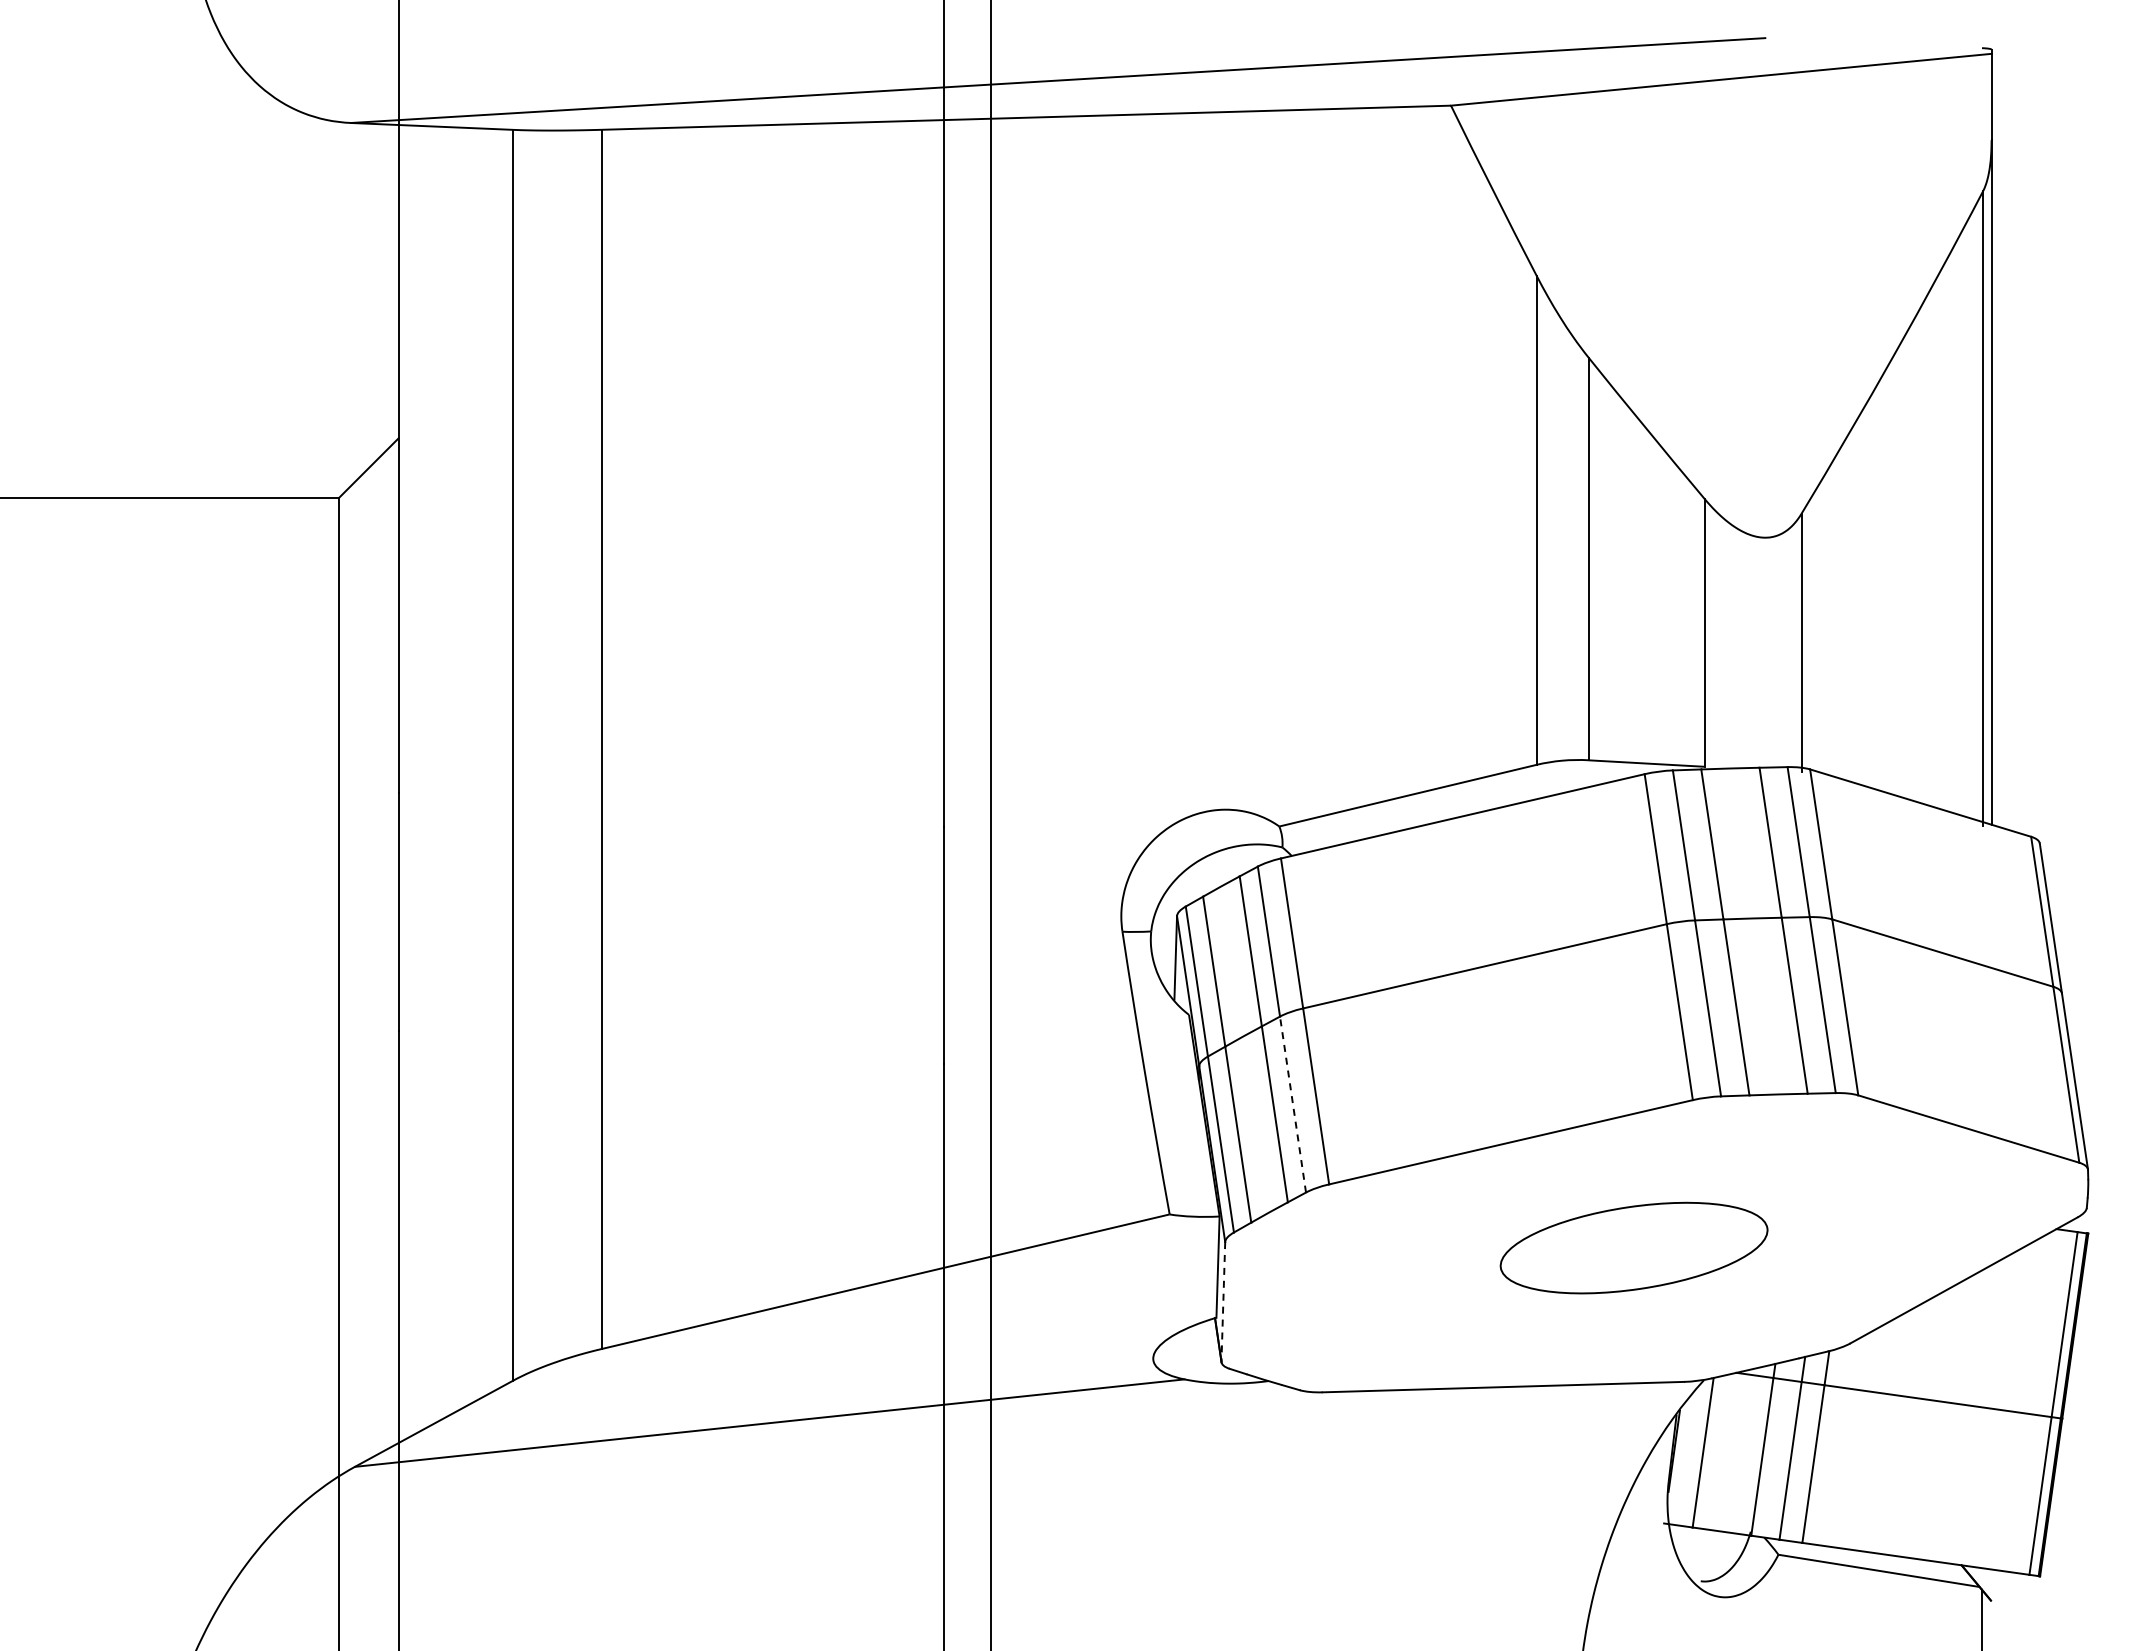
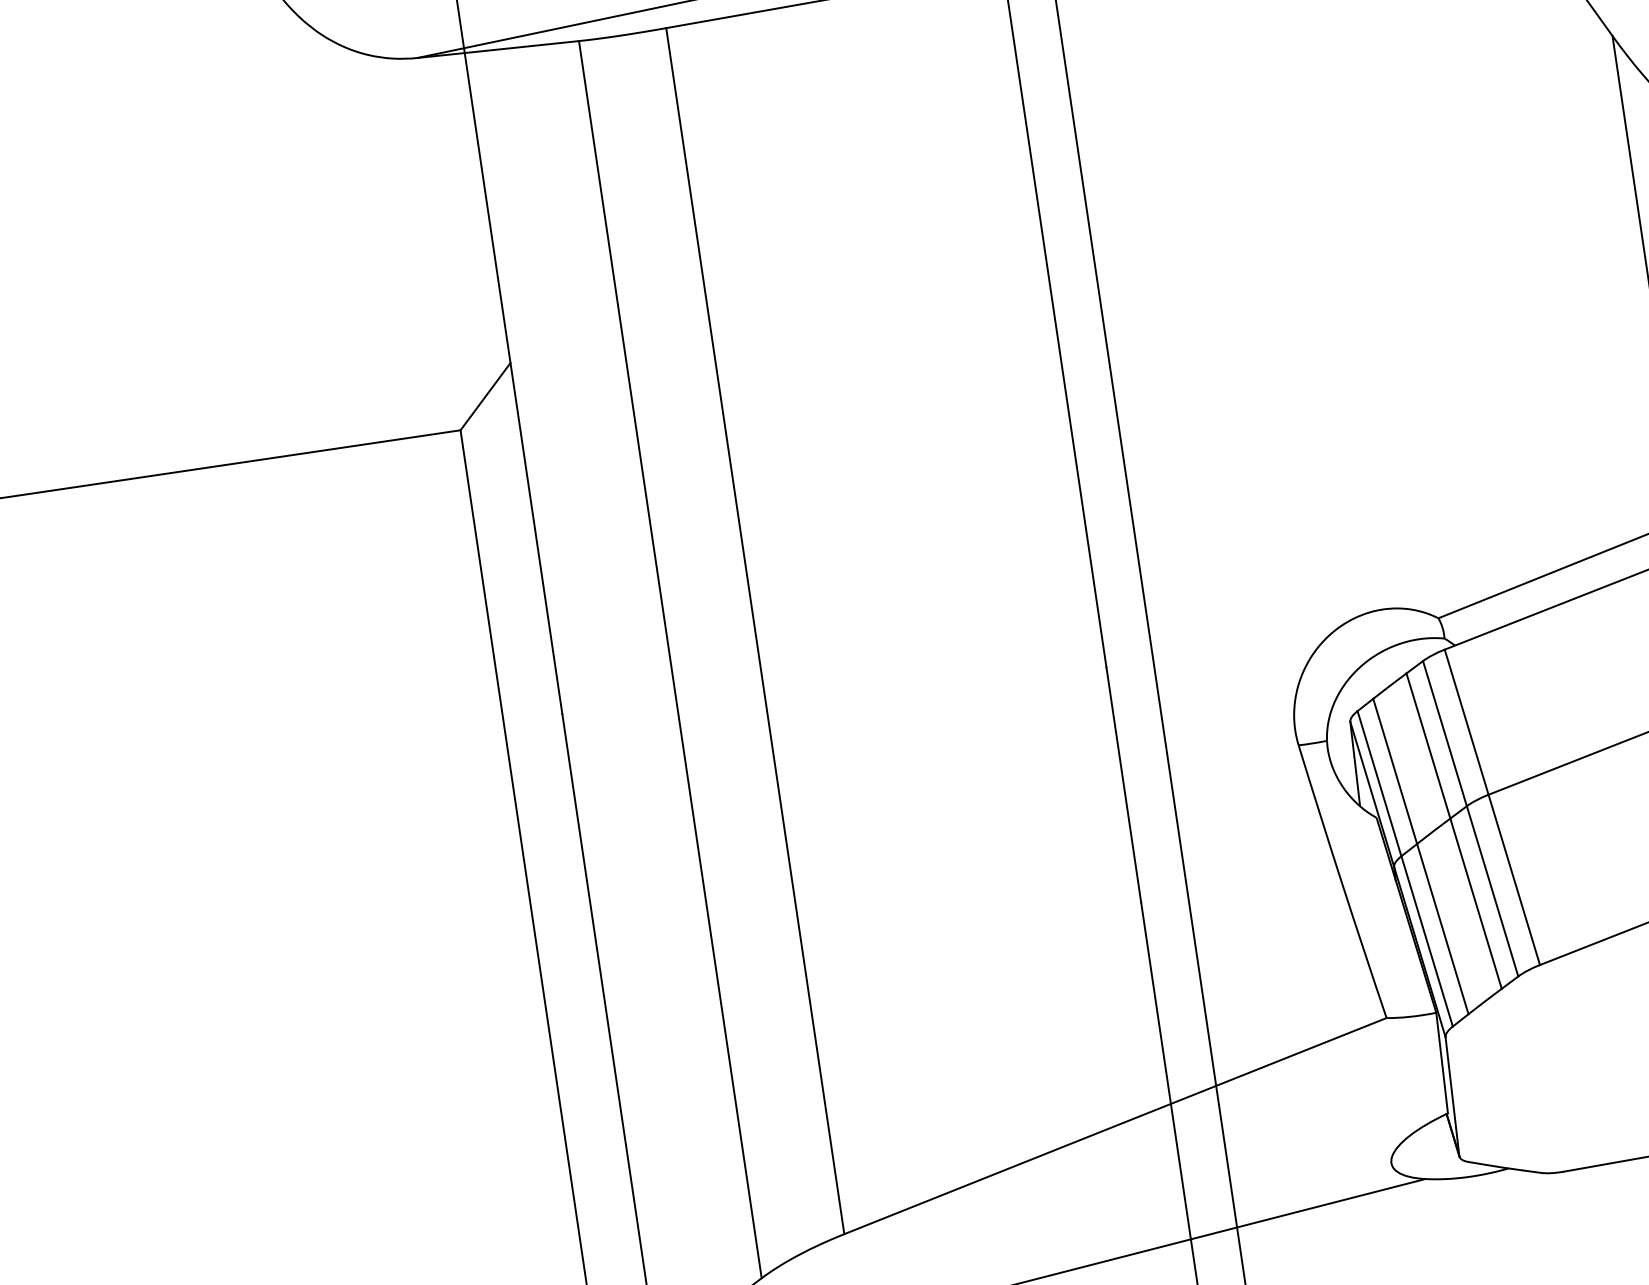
line: (1293, 1104) -> (1493, 891), dashed -> solid
line: (1223, 1301) -> (1452, 1096), dashed -> solid

